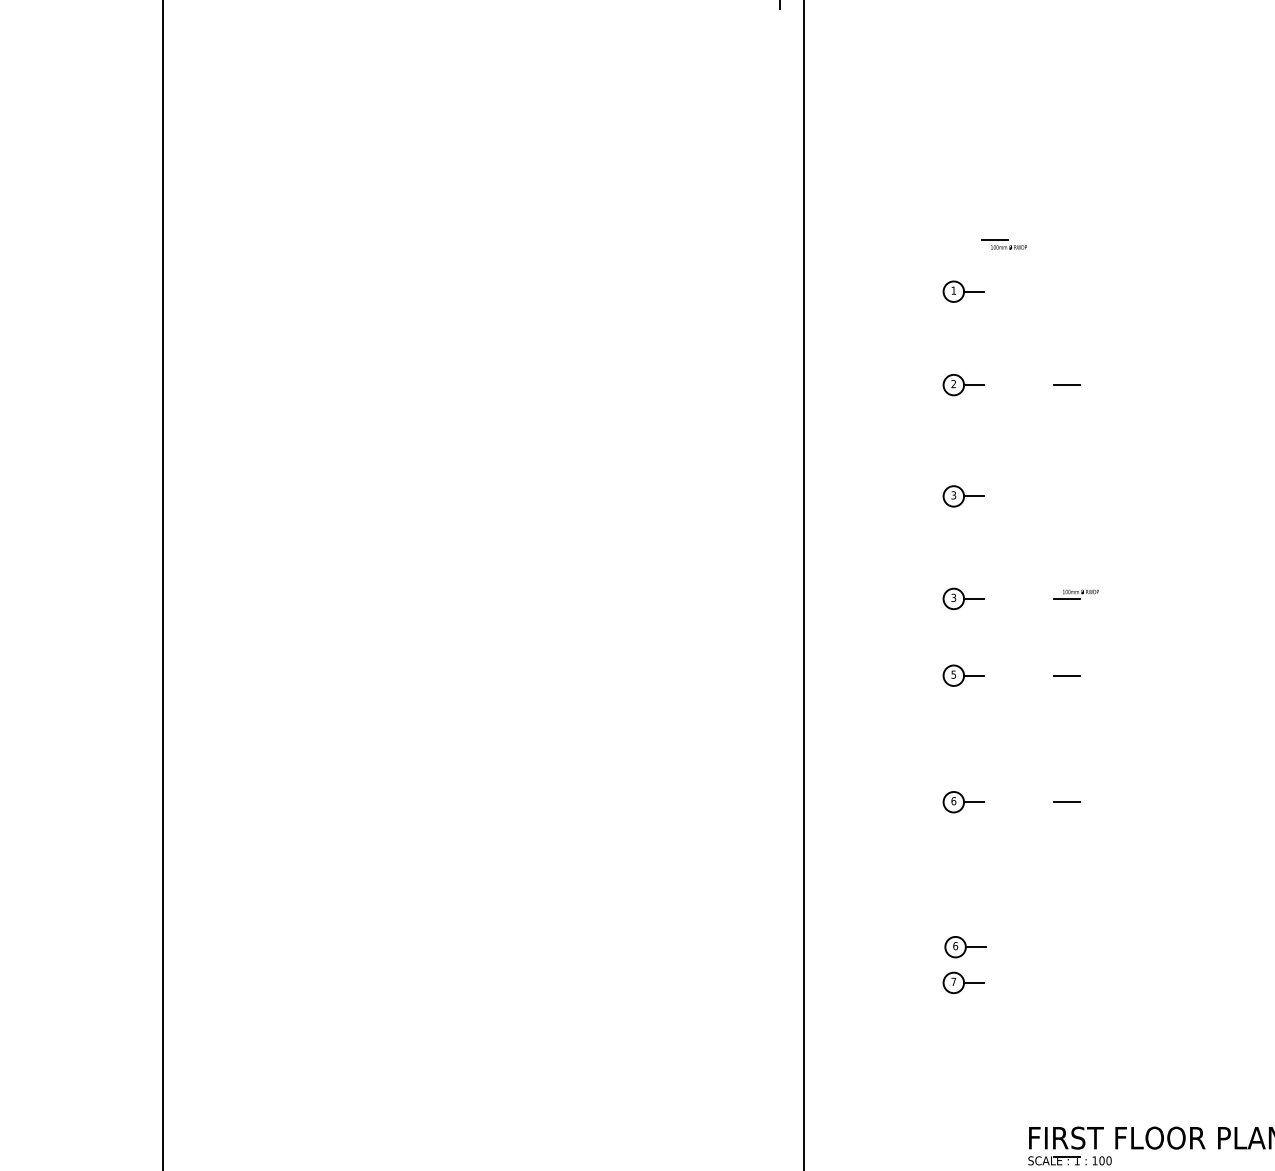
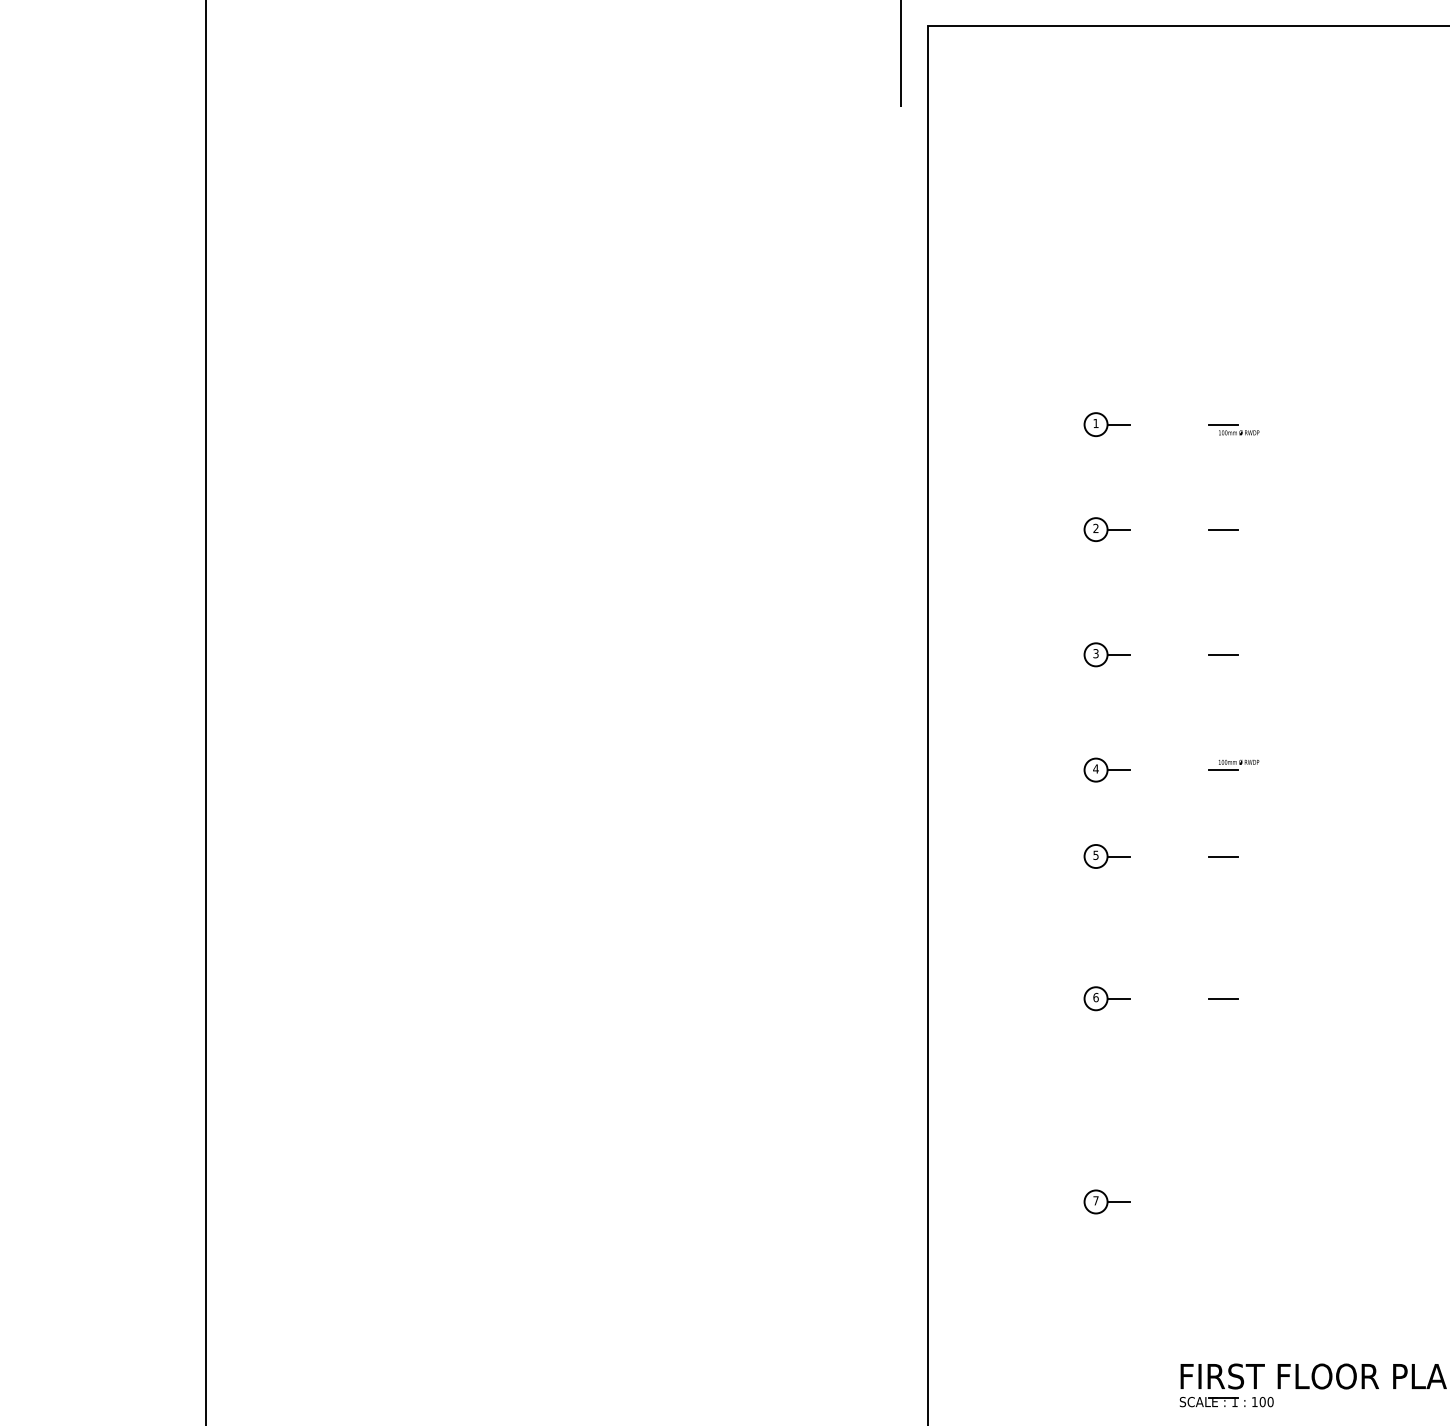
part: (1004, 244) -> (1233, 429), moved
line: (1067, 496) -> (1223, 654), added
text: (953, 597) -> (1095, 768), 3 -> 4
part: (964, 946) -> (1108, 1161), removed

